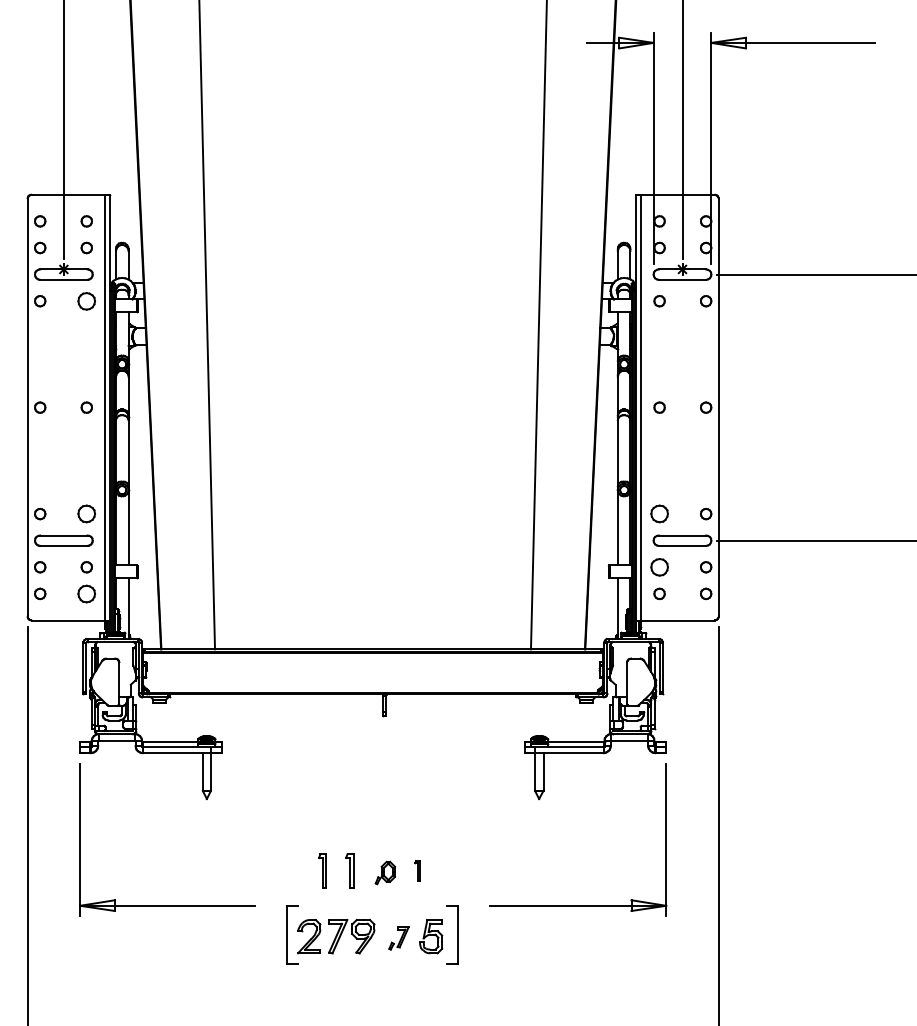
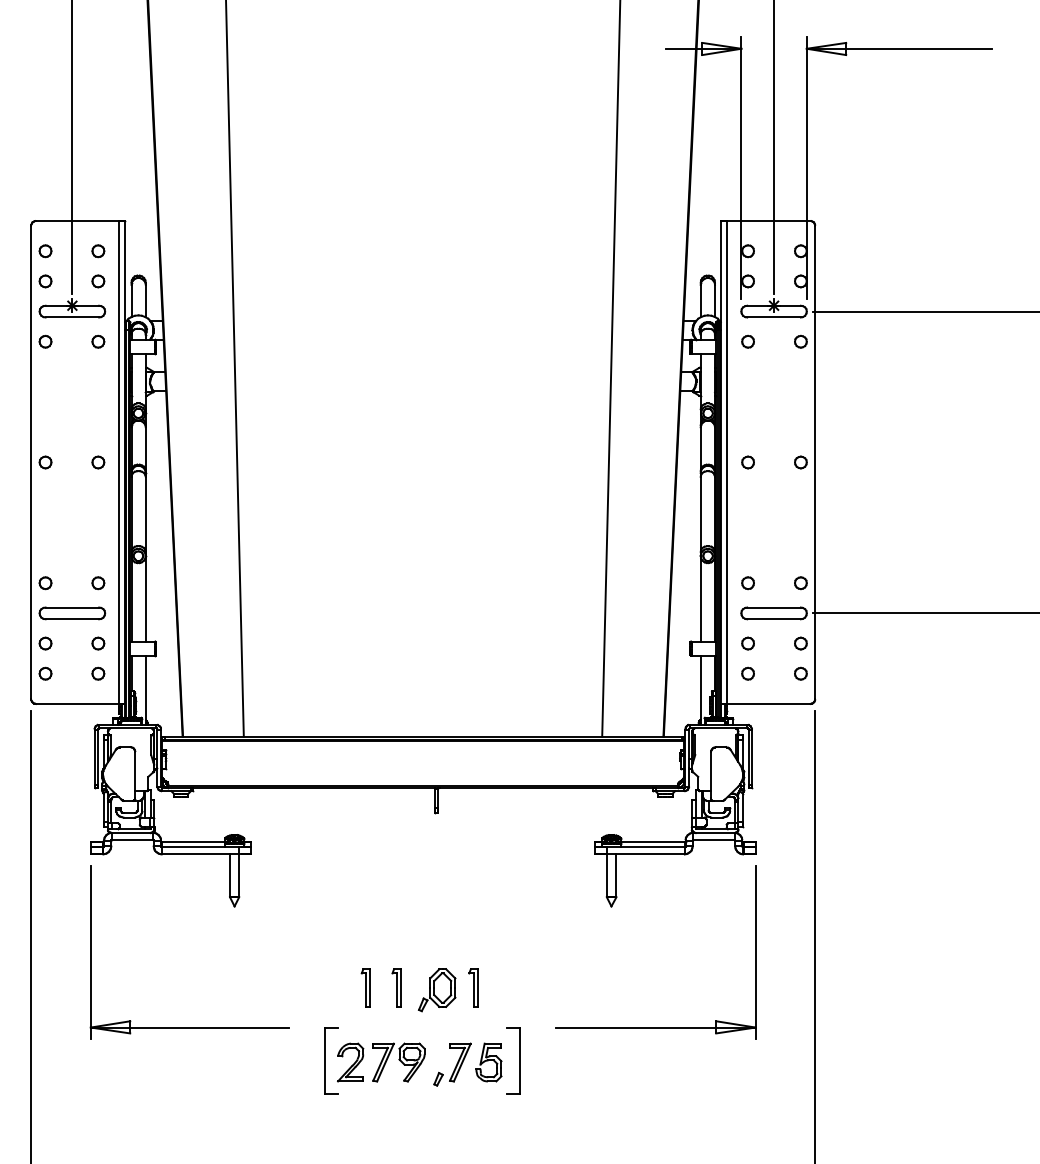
part: (86, 300) -> (98, 341), size x0.62
part: (86, 514) -> (98, 583), size x0.62
part: (659, 514) -> (747, 583), size x0.62
part: (659, 567) -> (747, 643), size x0.62
part: (86, 593) -> (98, 673), size x0.62
part: (417, 870) -> (473, 987), size x1.67
part: (384, 873) -> (436, 990), size x1.67
part: (398, 938) -> (452, 1064), size x1.67

